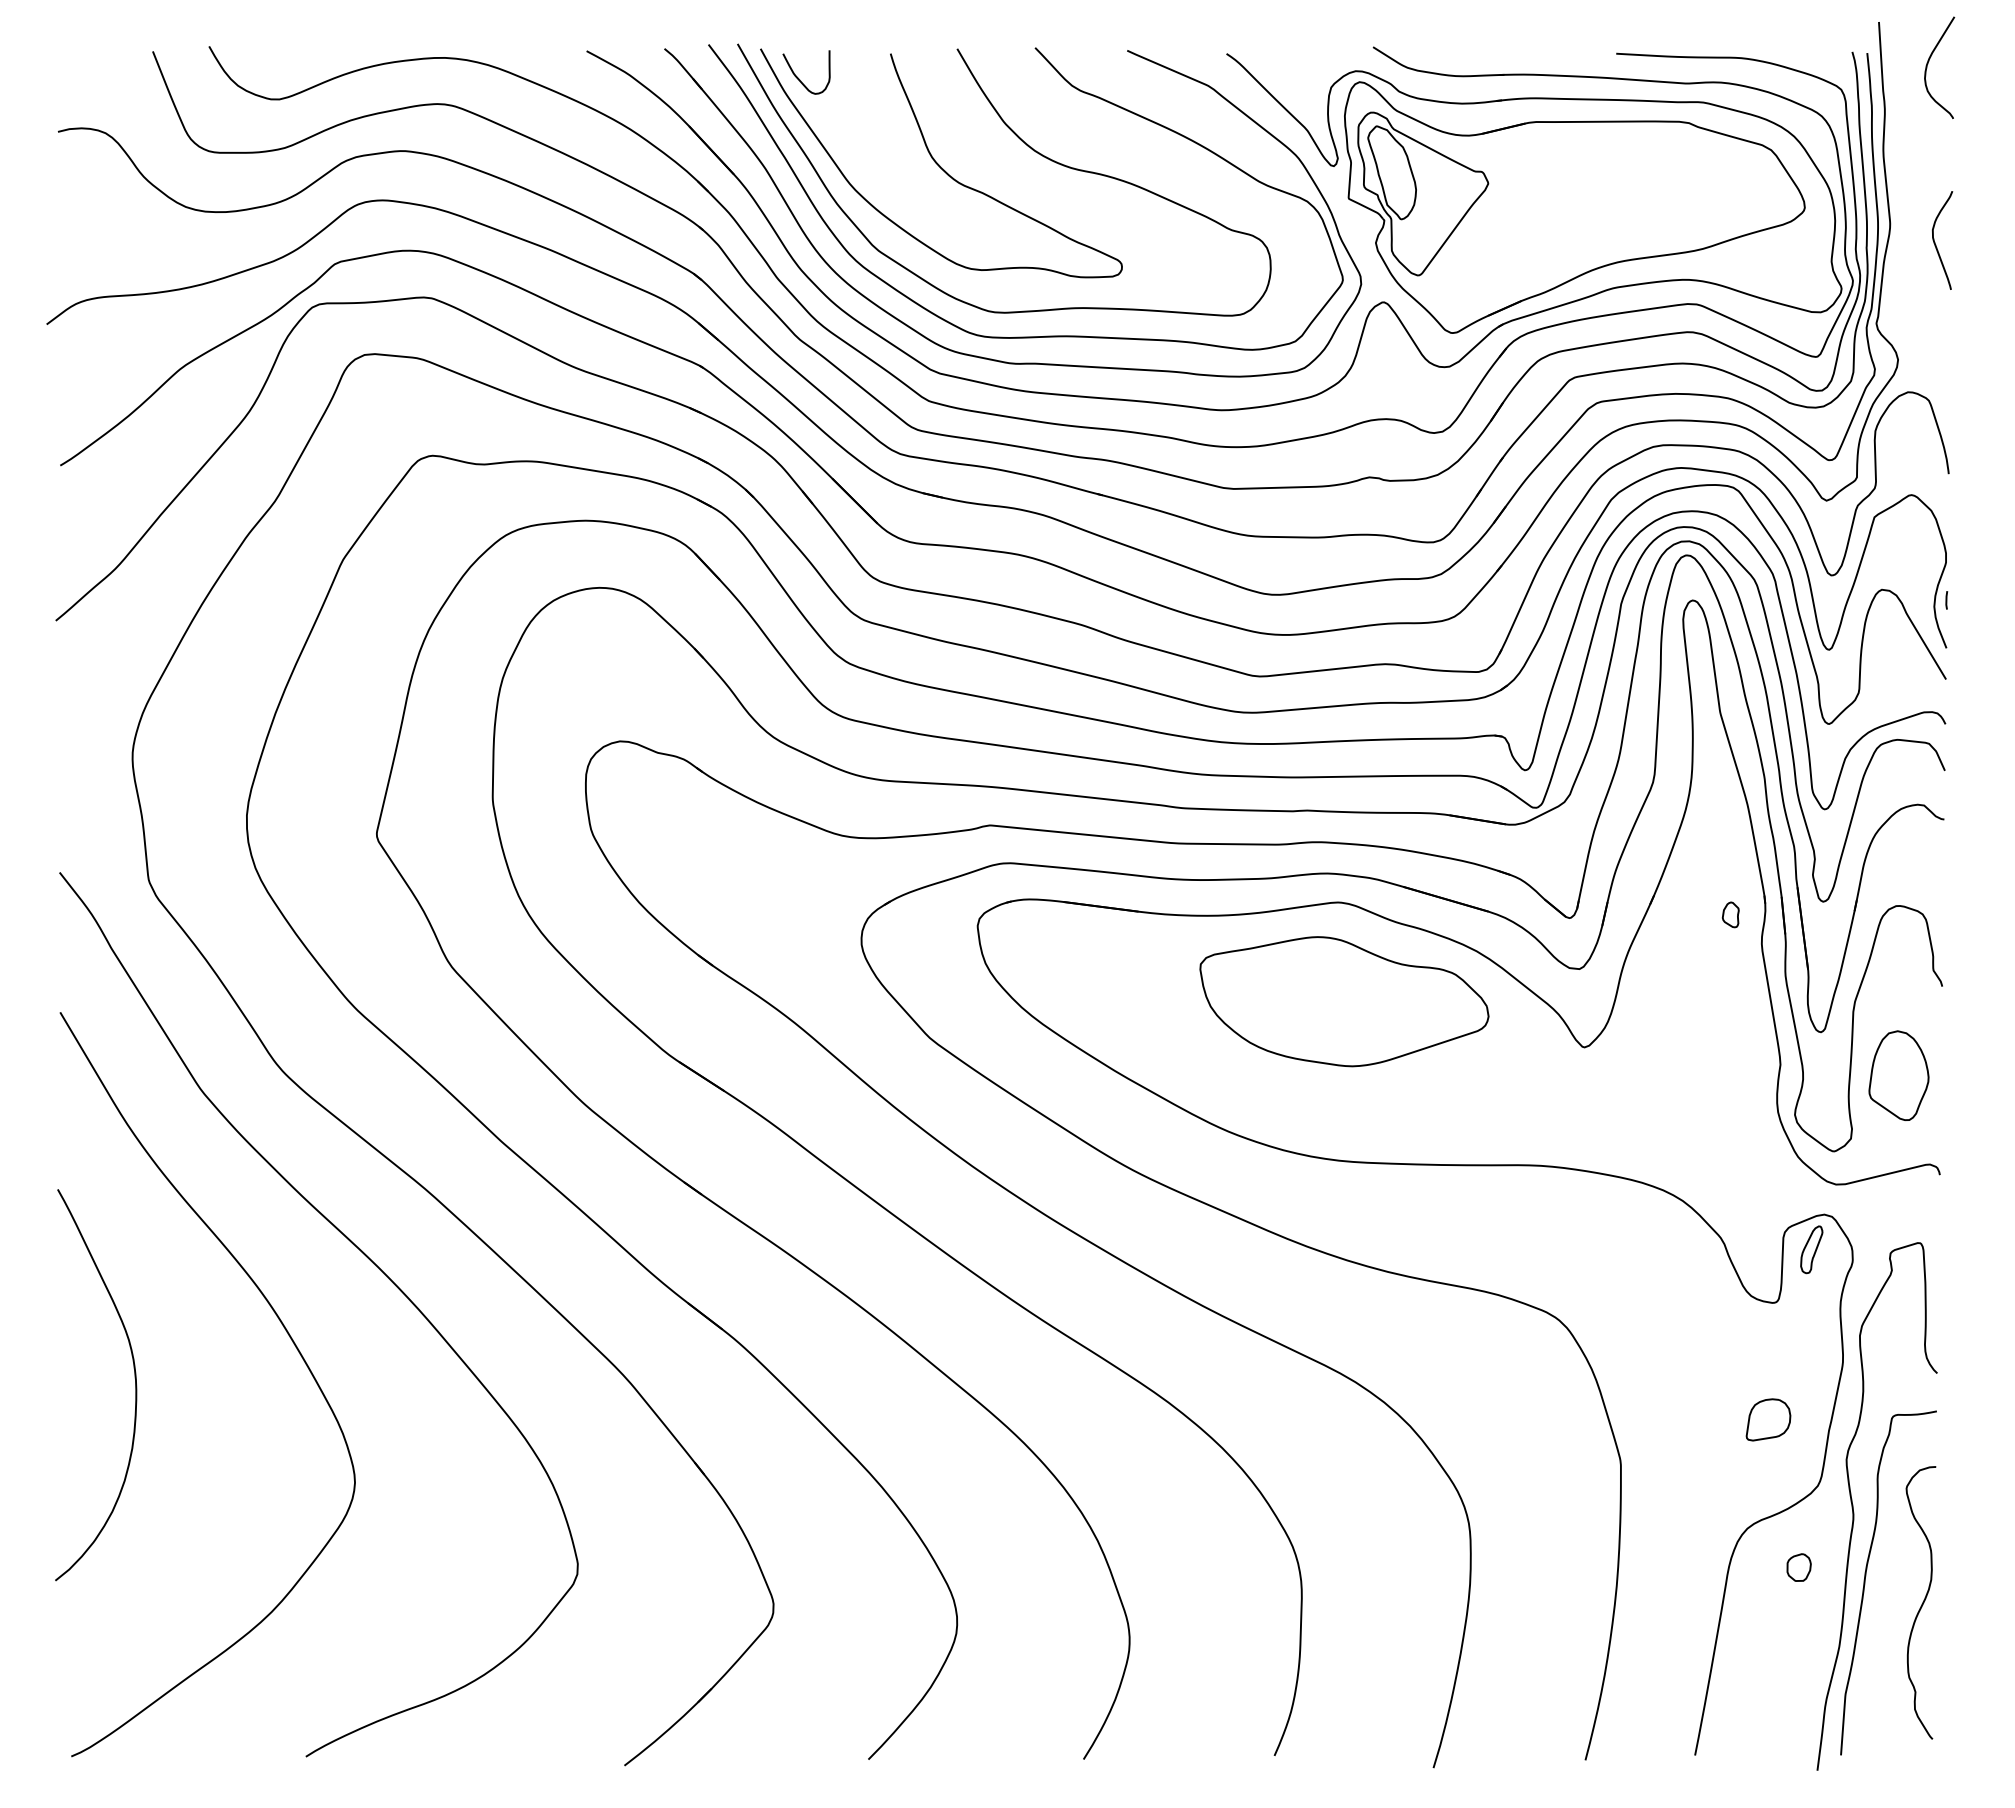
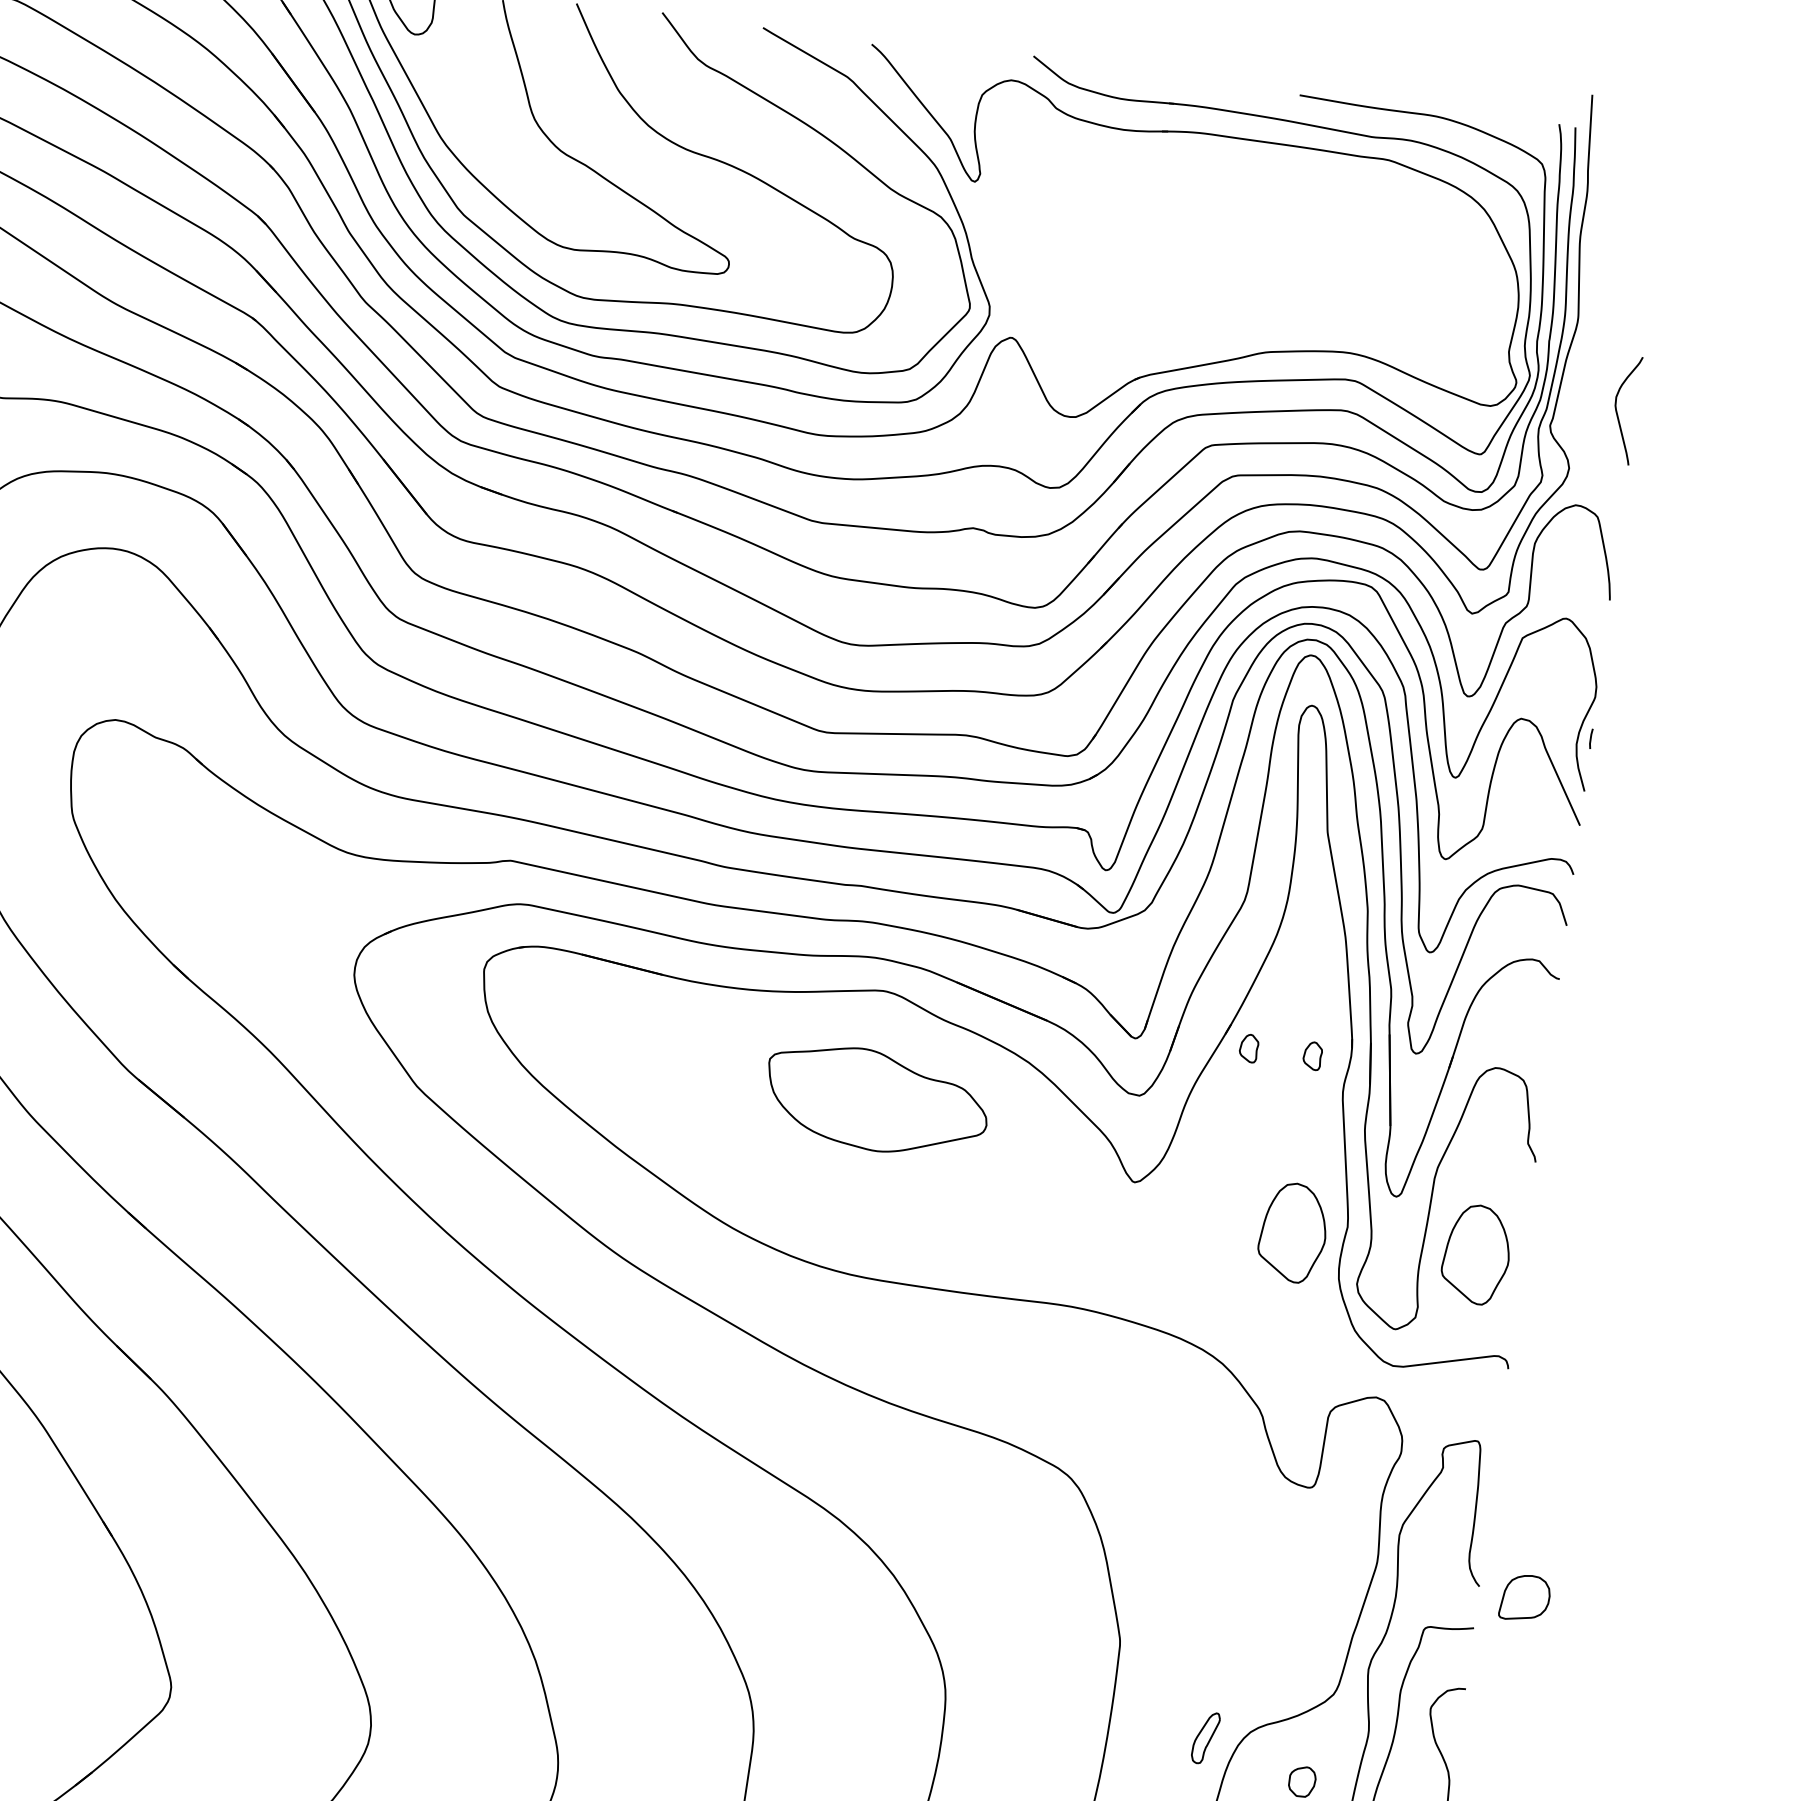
curve: (1928, 64) -> (1641, 147), removed
part: (1574, 207) -> (1233, 258), removed
curve: (1936, 244) -> (1618, 413), moved
part: (1672, 914) -> (1248, 1047), added
part: (1344, 1001) -> (877, 1100), size x0.7
part: (1731, 1075) -> (1292, 1232), added
part: (1811, 1249) -> (1205, 1737), moved
part: (1768, 1419) -> (1525, 1597), moved

